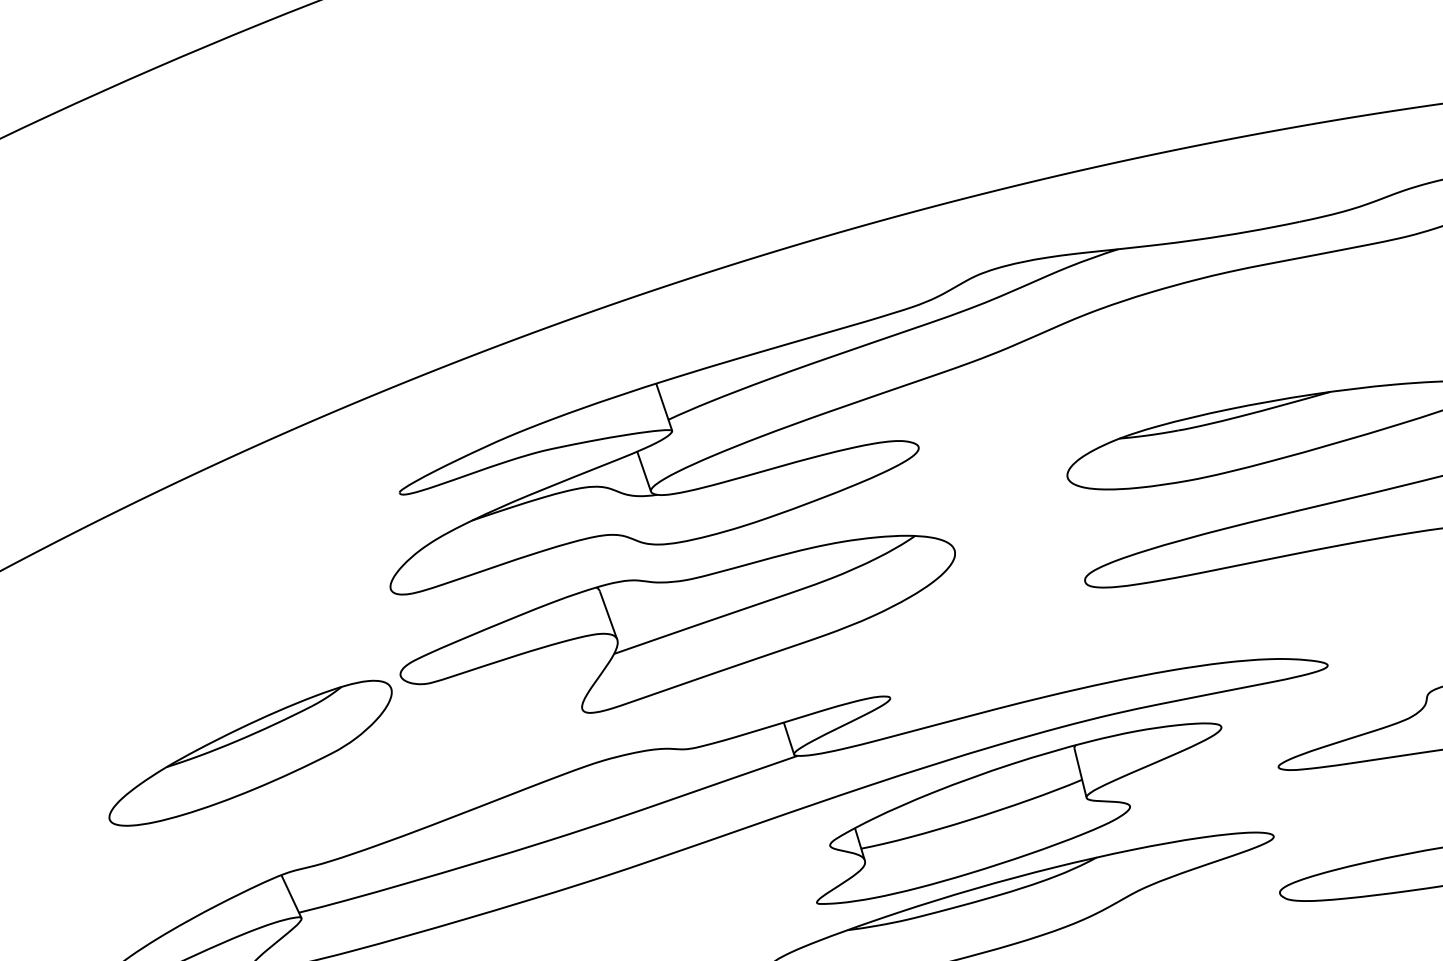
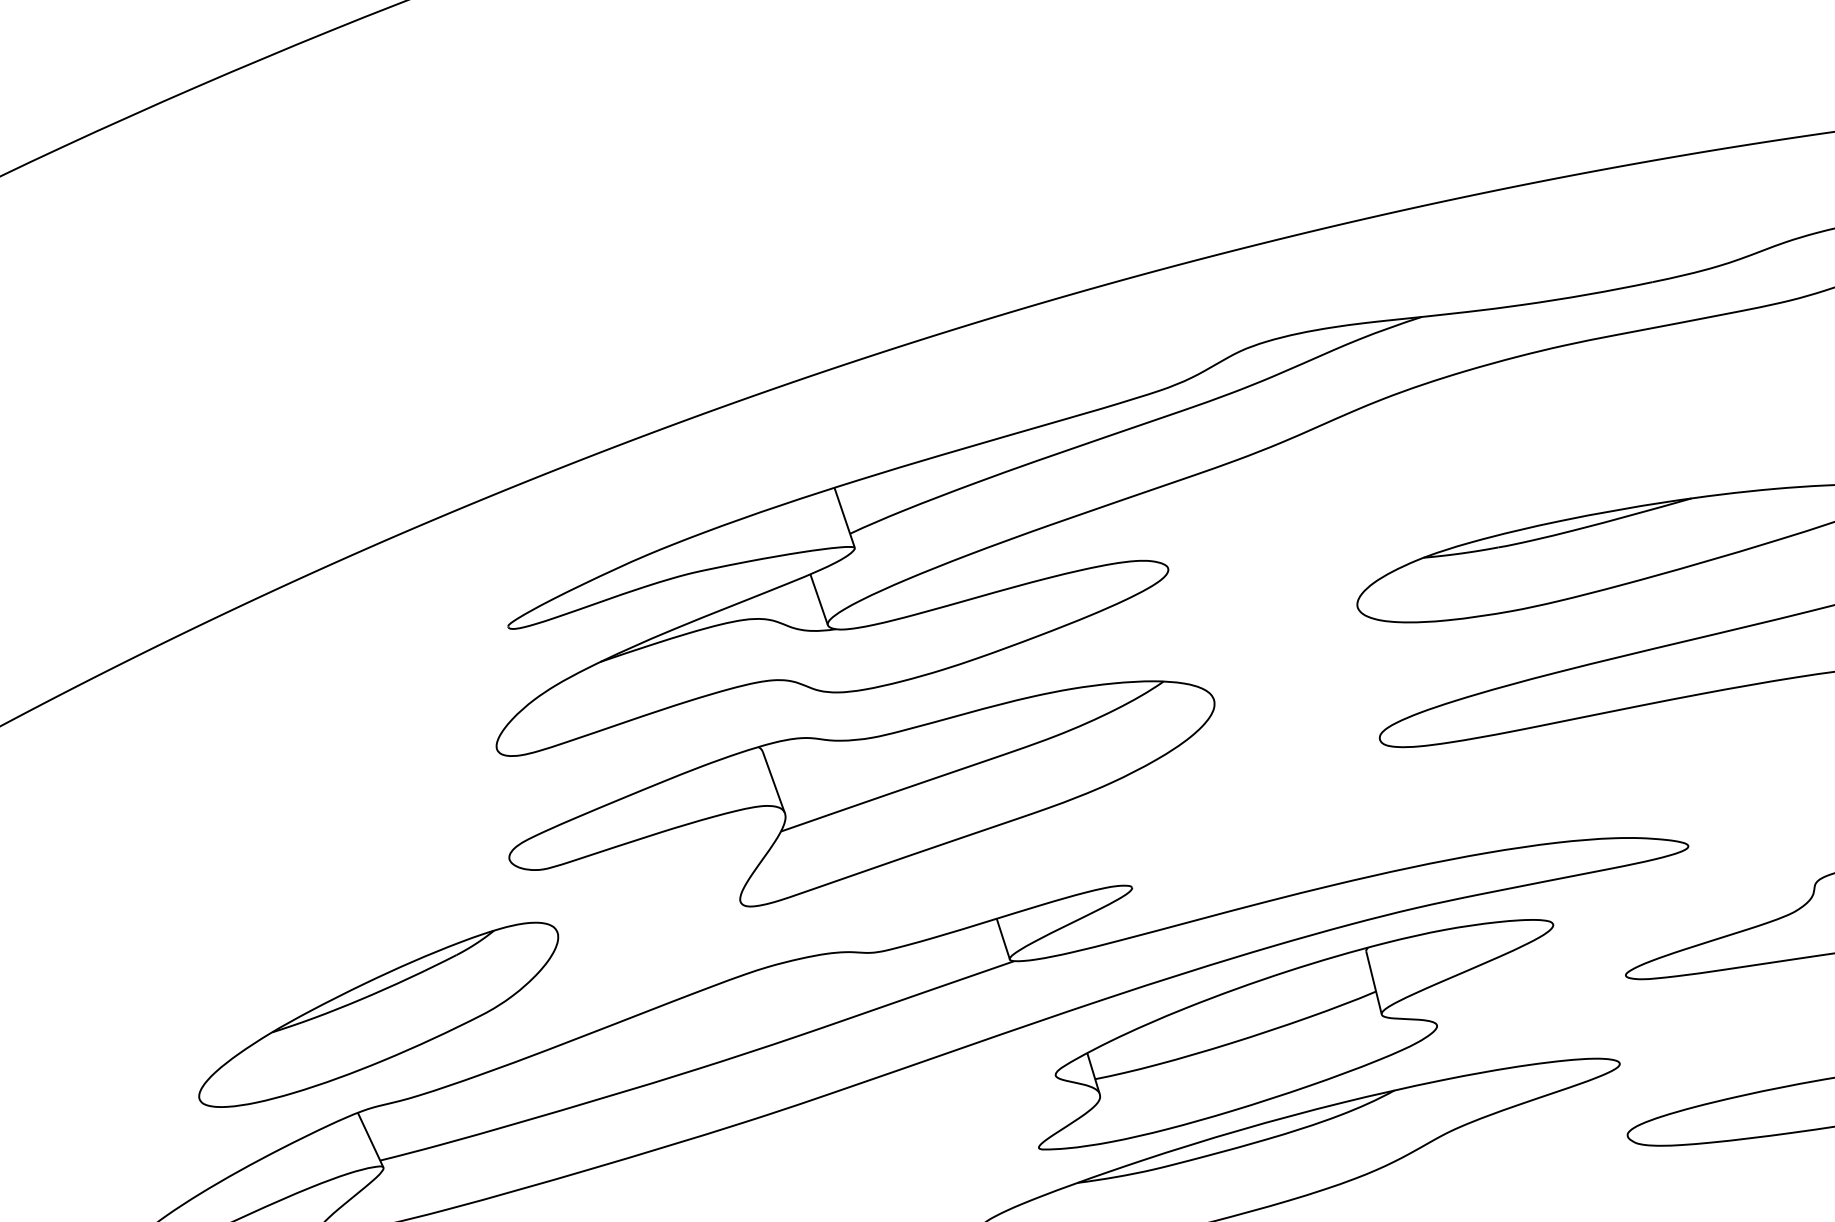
part: (250, 752) -> (378, 1014), moved

